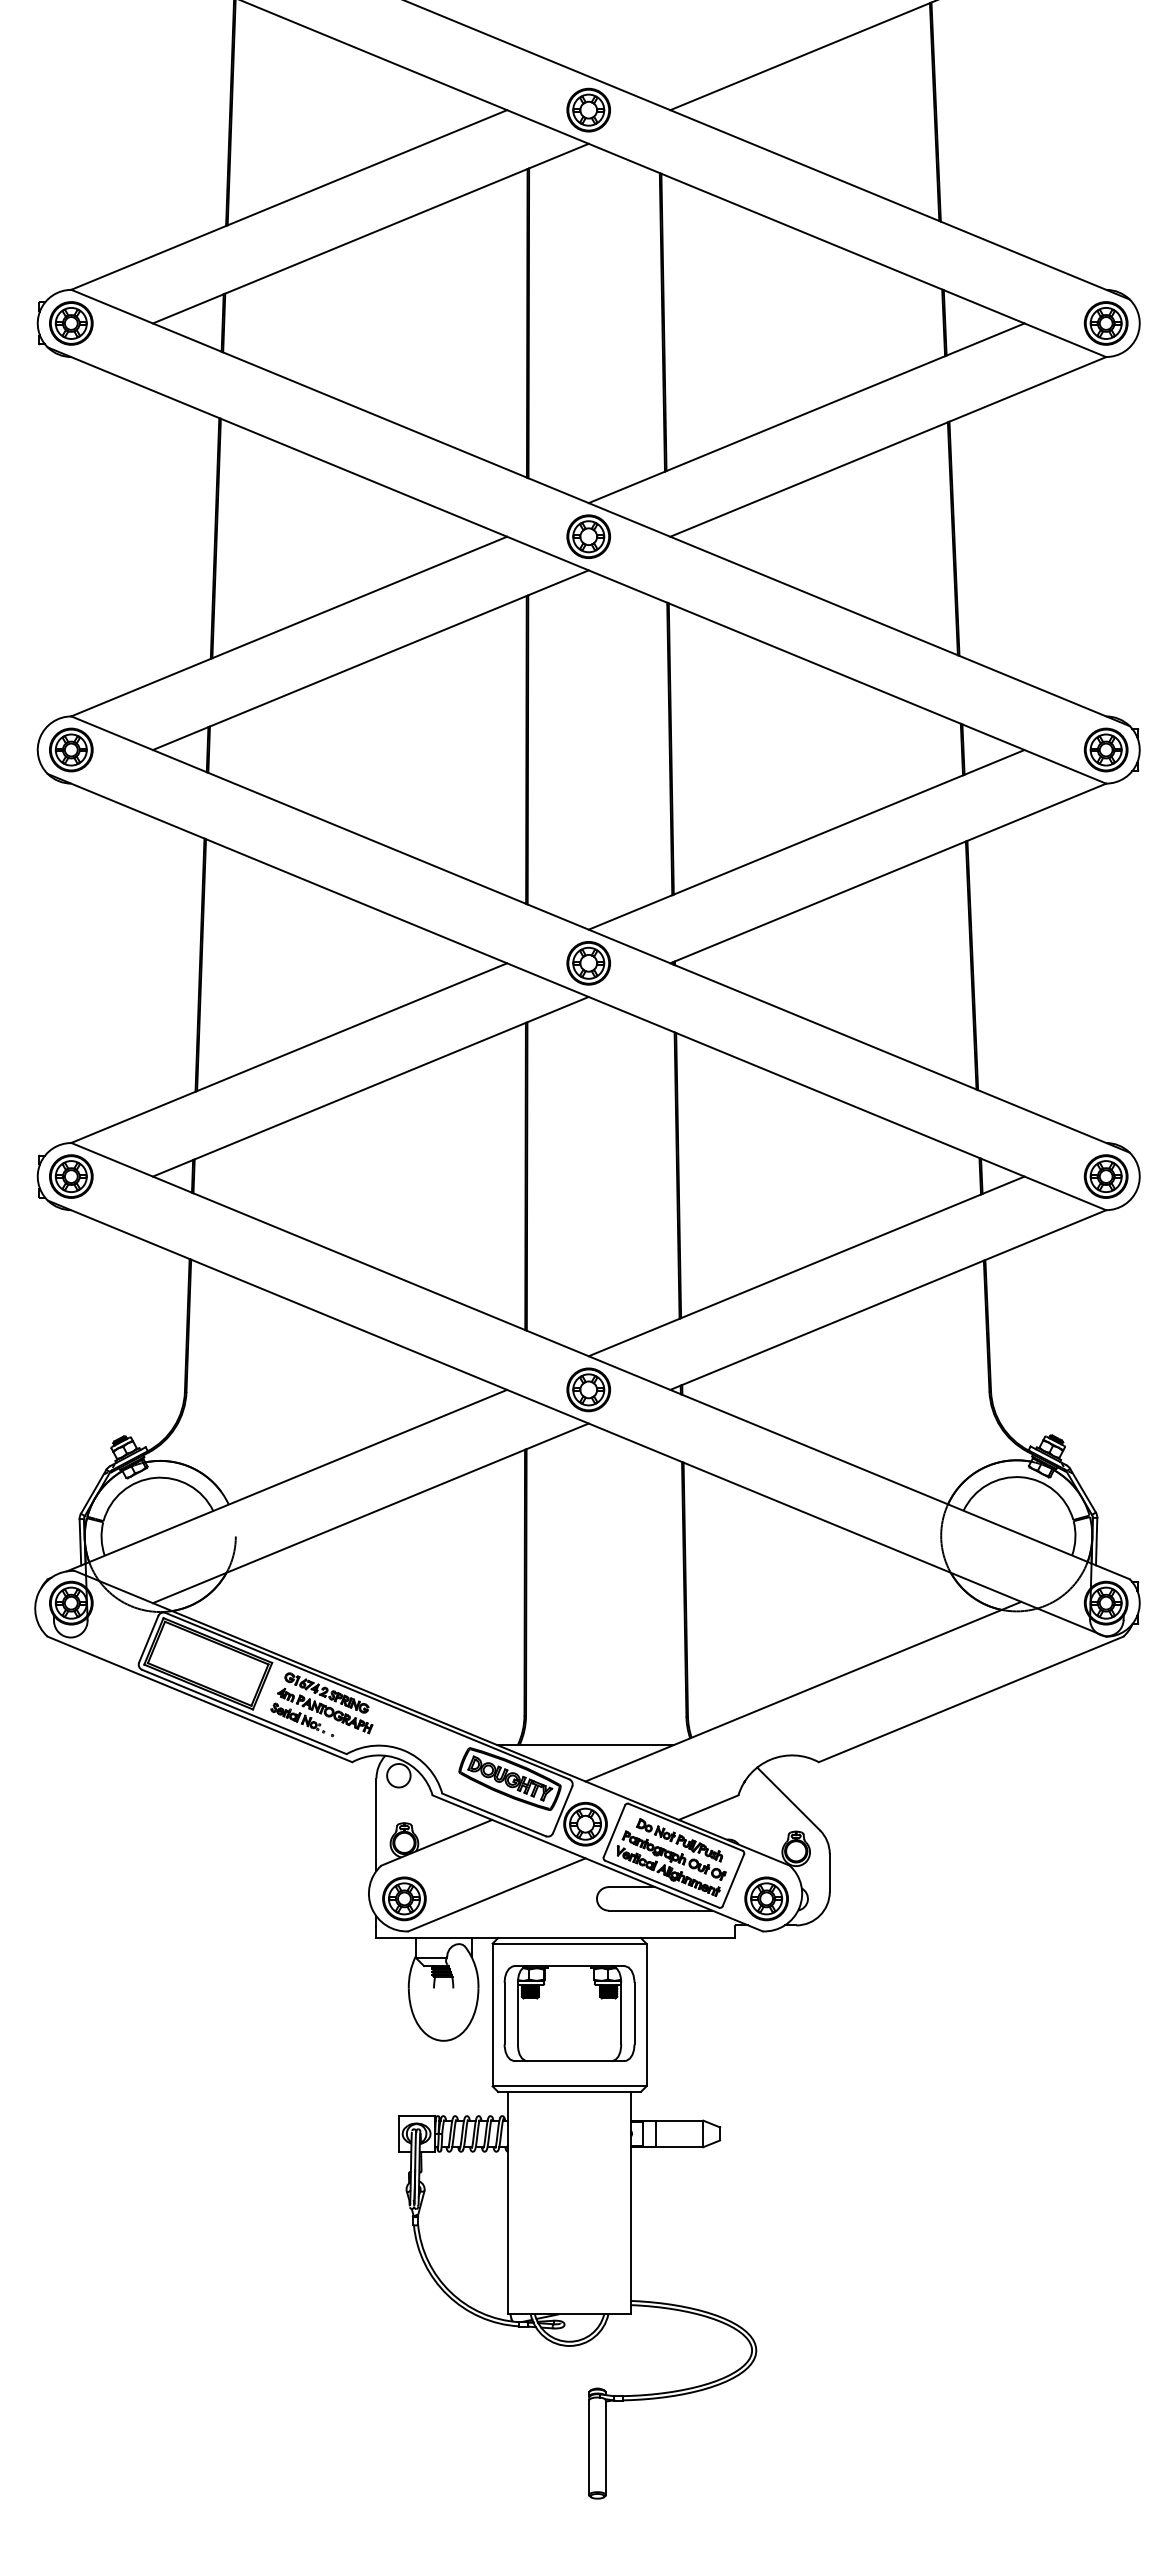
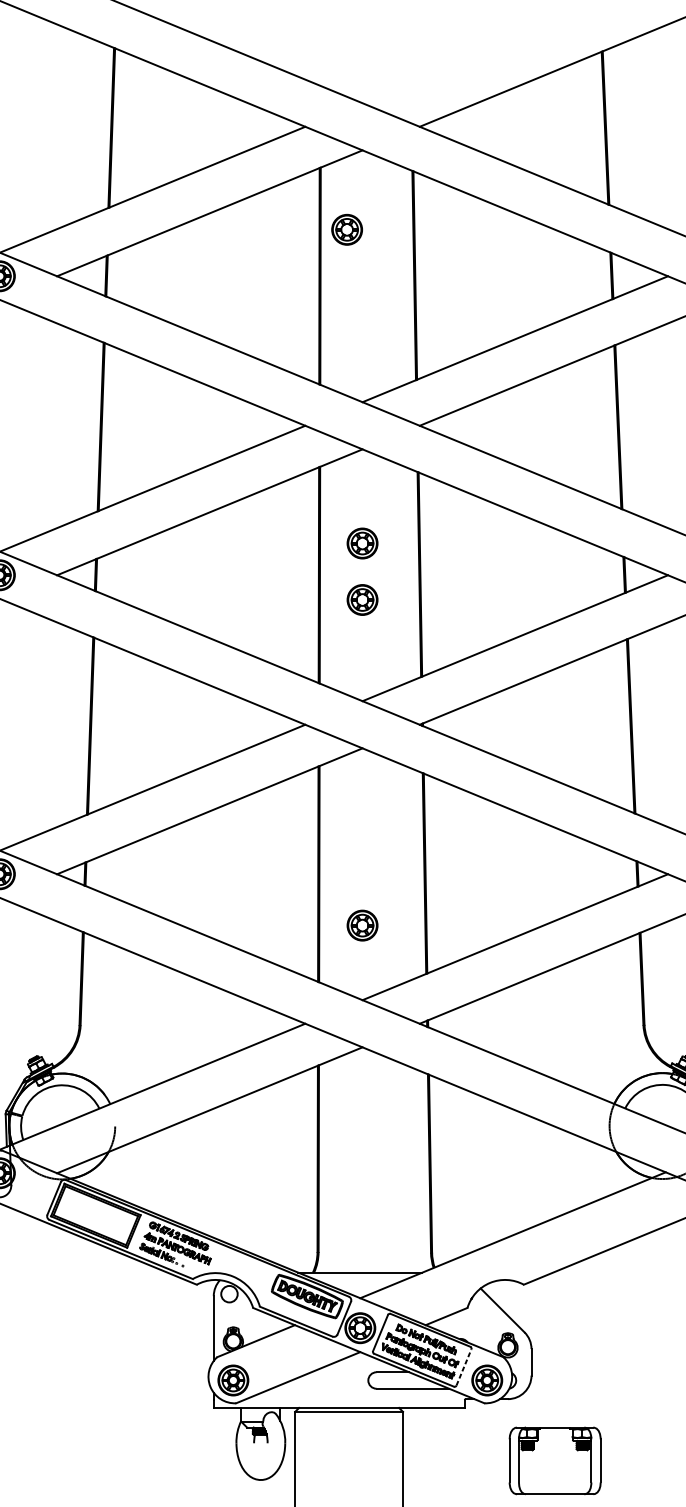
part: (588, 109) -> (346, 229), moved
part: (588, 536) -> (362, 543), moved
part: (588, 963) -> (362, 600), moved
part: (588, 1389) -> (362, 925), moved
line: (733, 1880) -> (464, 1367), solid -> dashed
part: (569, 2013) -> (555, 1460), moved

